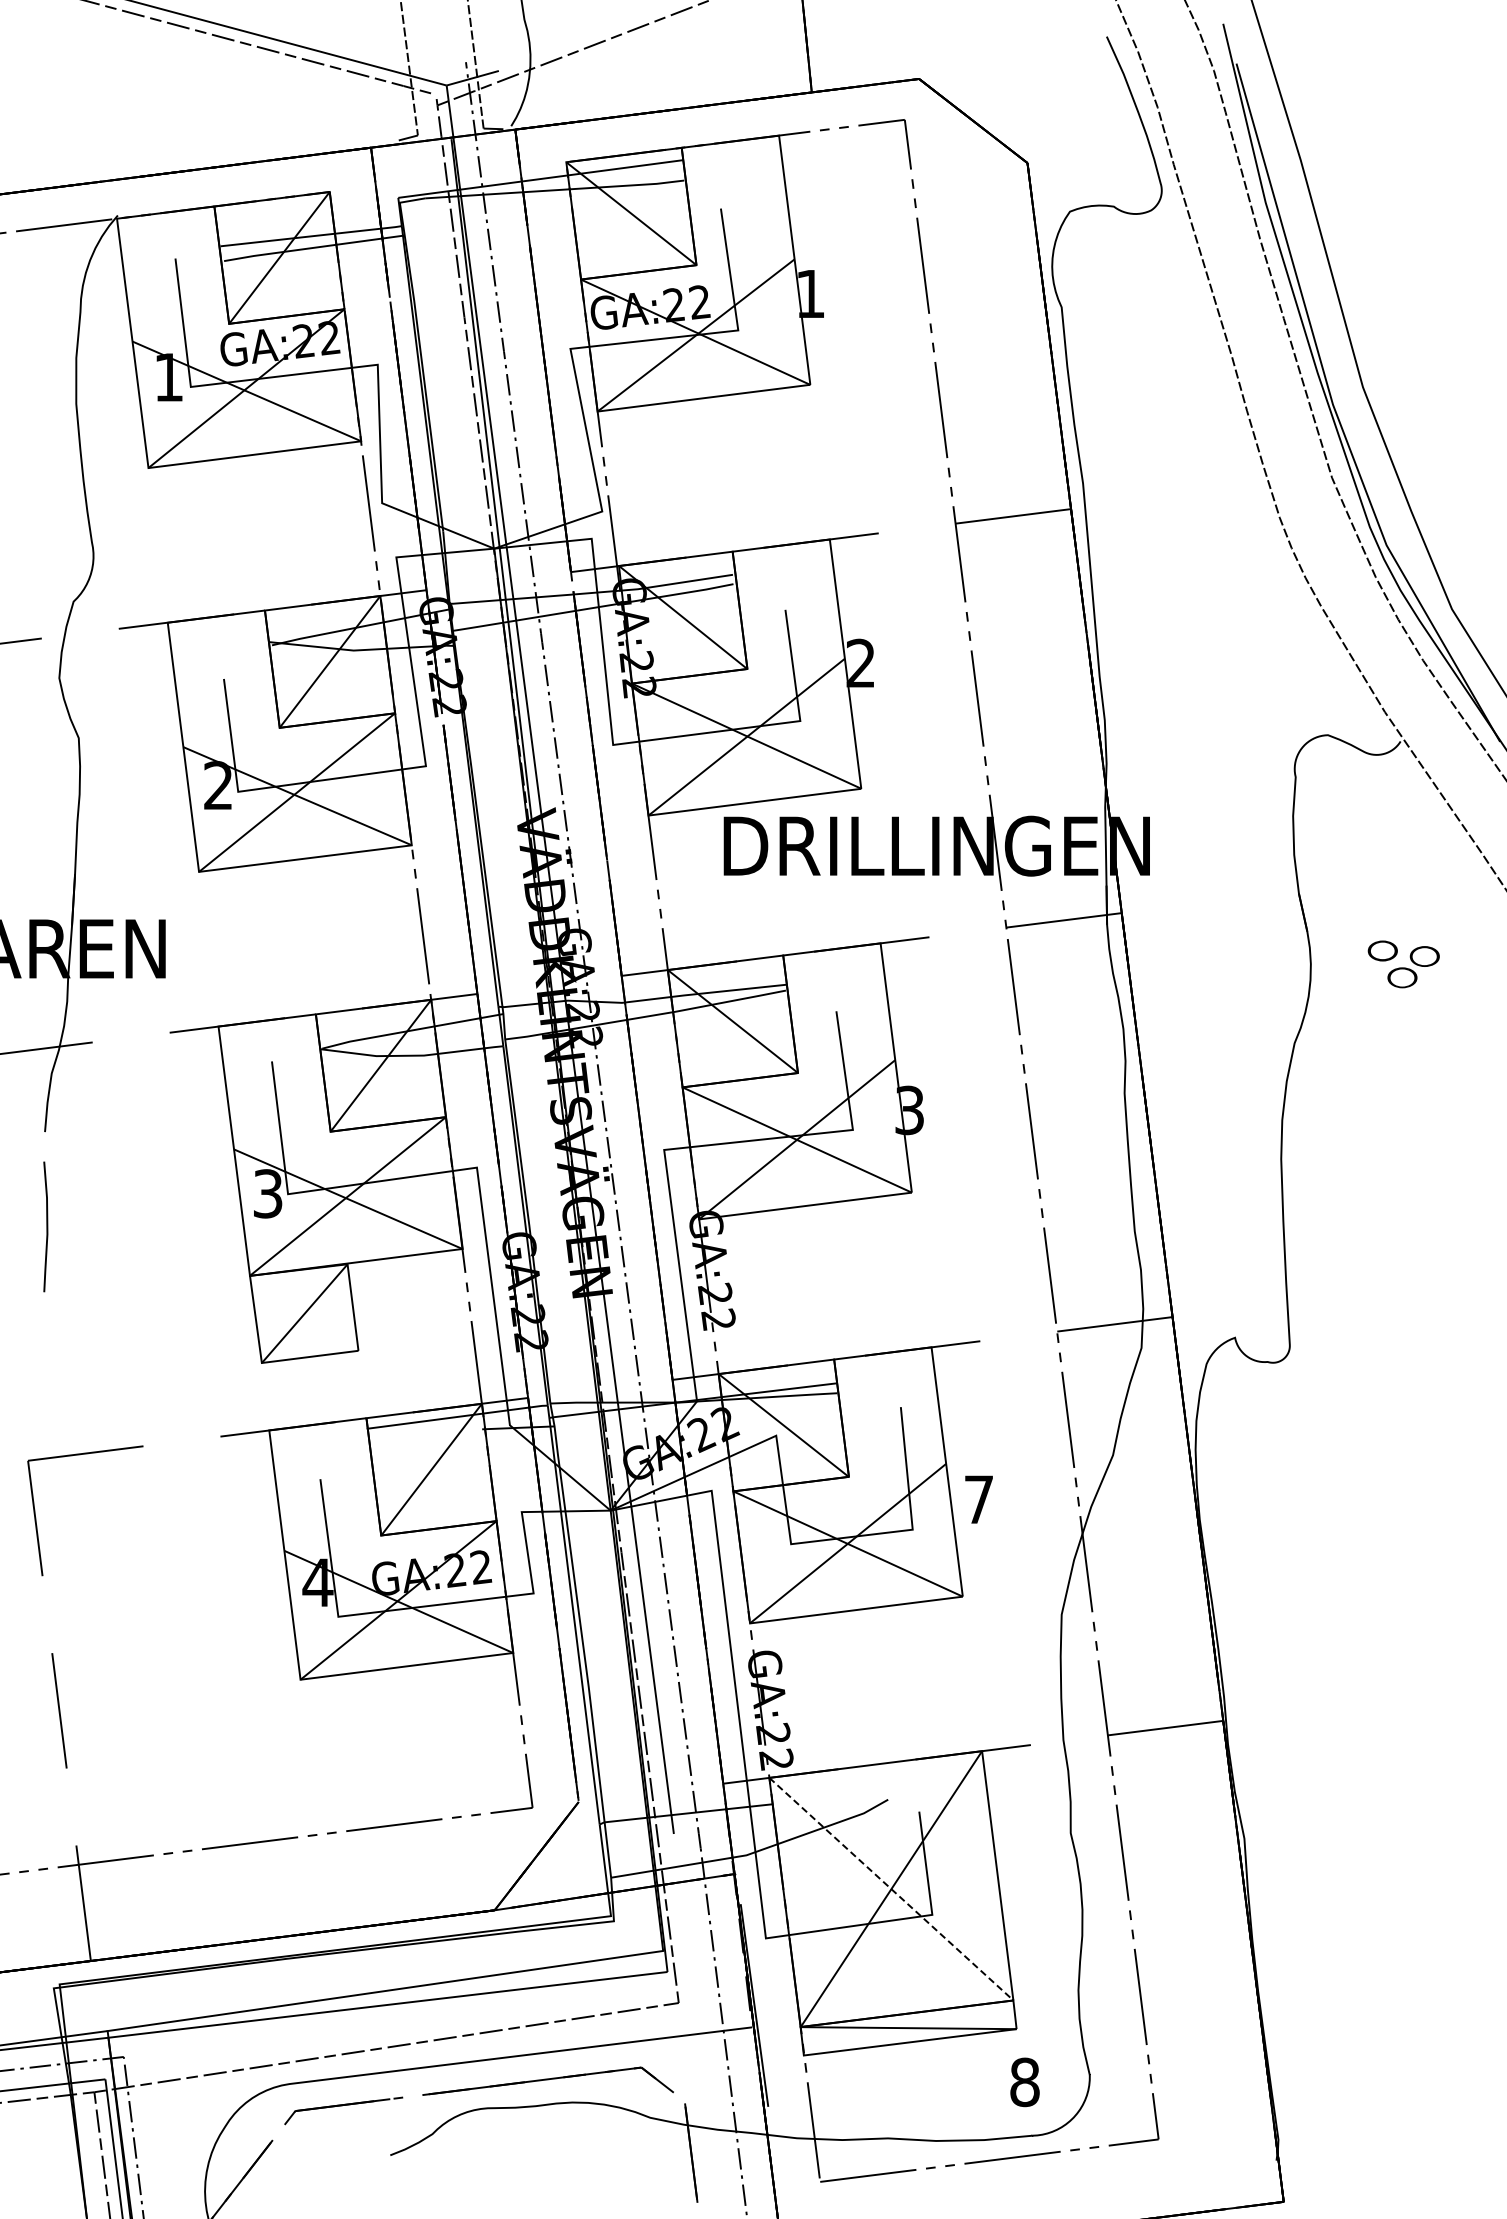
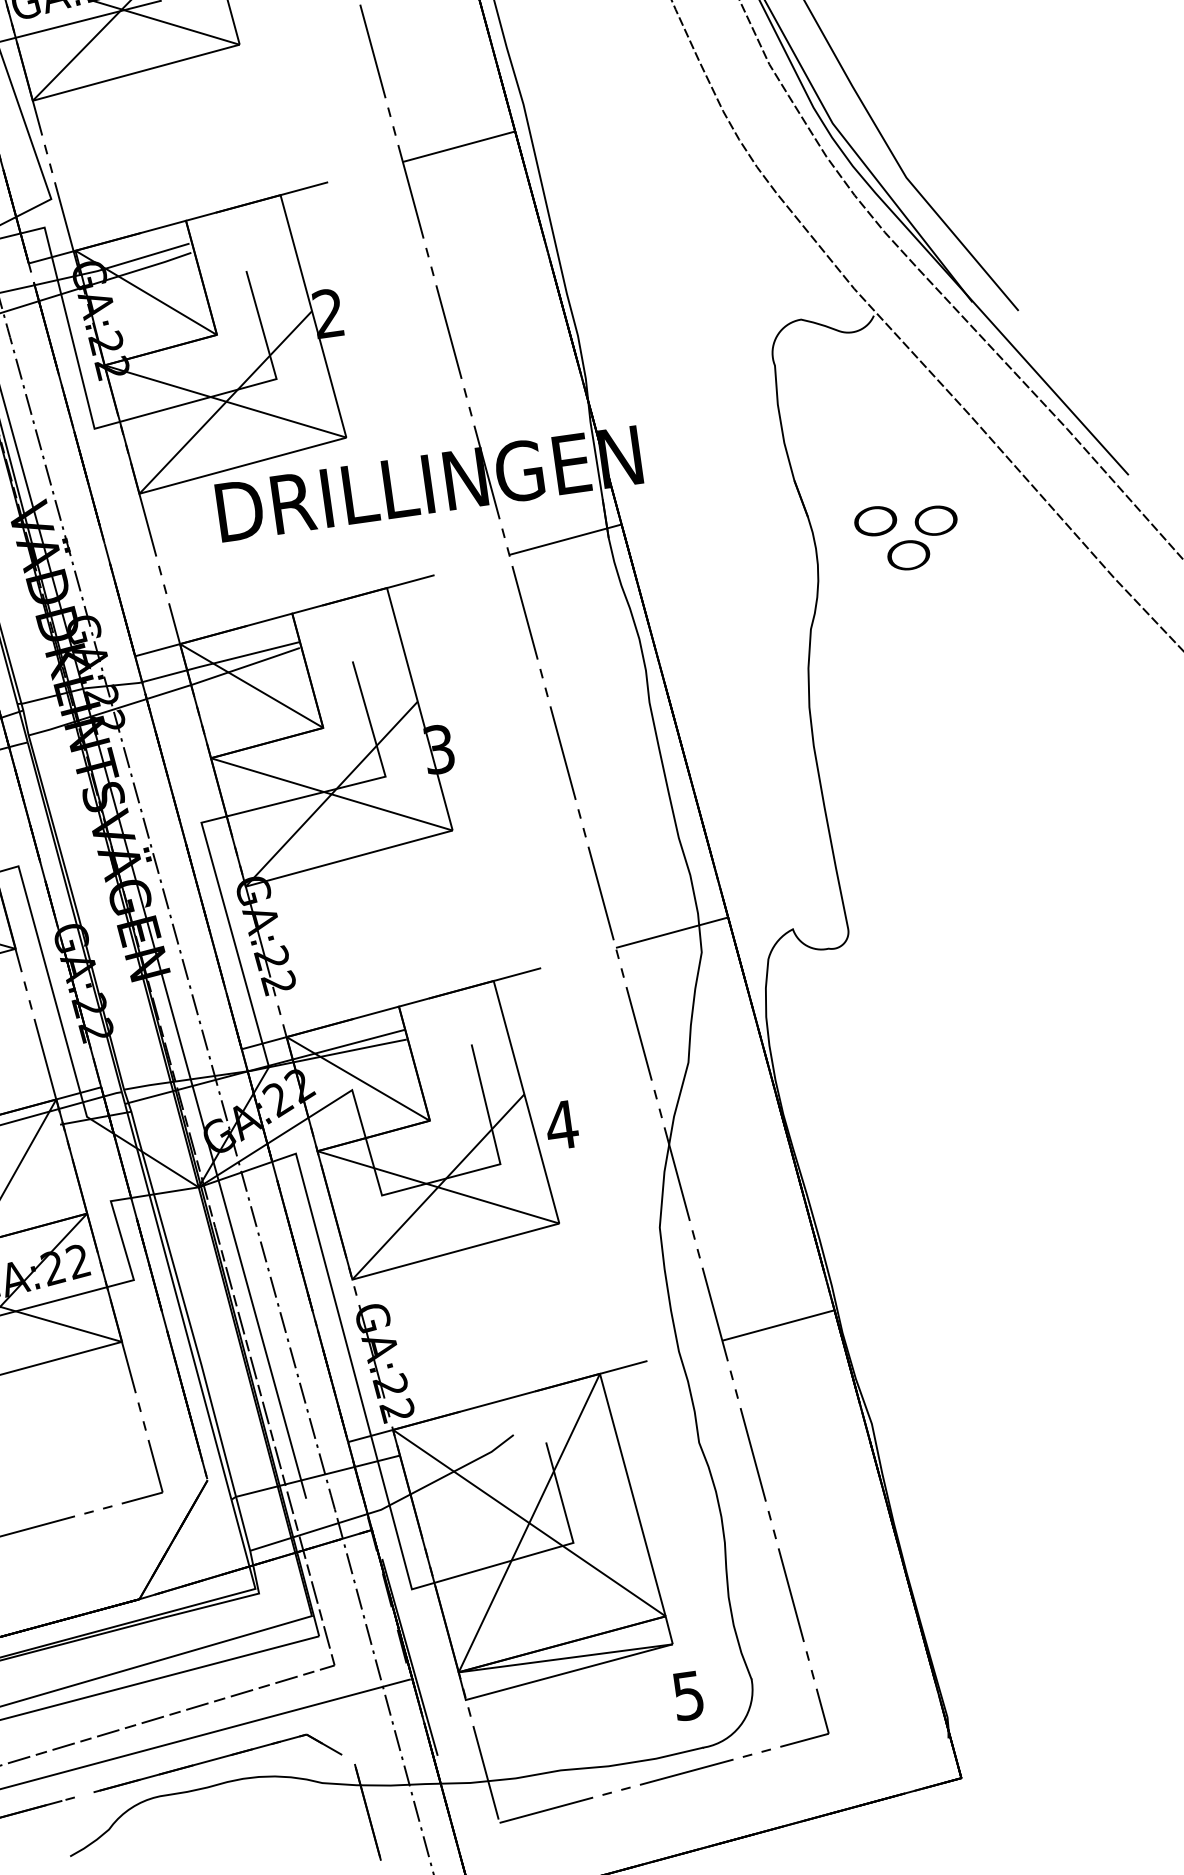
part: (1403, 964) -> (907, 536), size x1.43
text: (978, 1499) -> (561, 1125), 7 -> 4
line: (891, 1889) -> (529, 1523), dashed -> solid
text: (1024, 2082) -> (688, 1696), 8 -> 5

